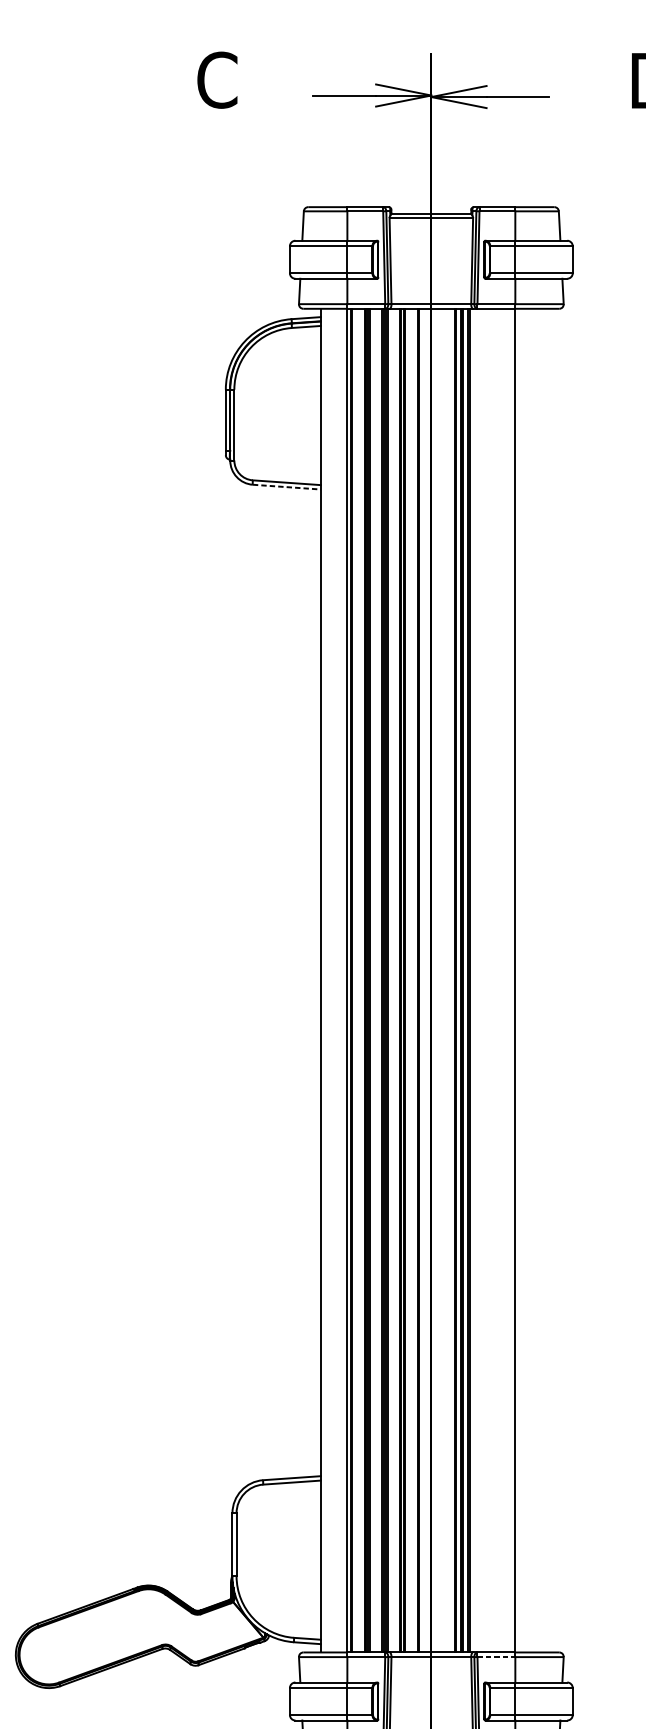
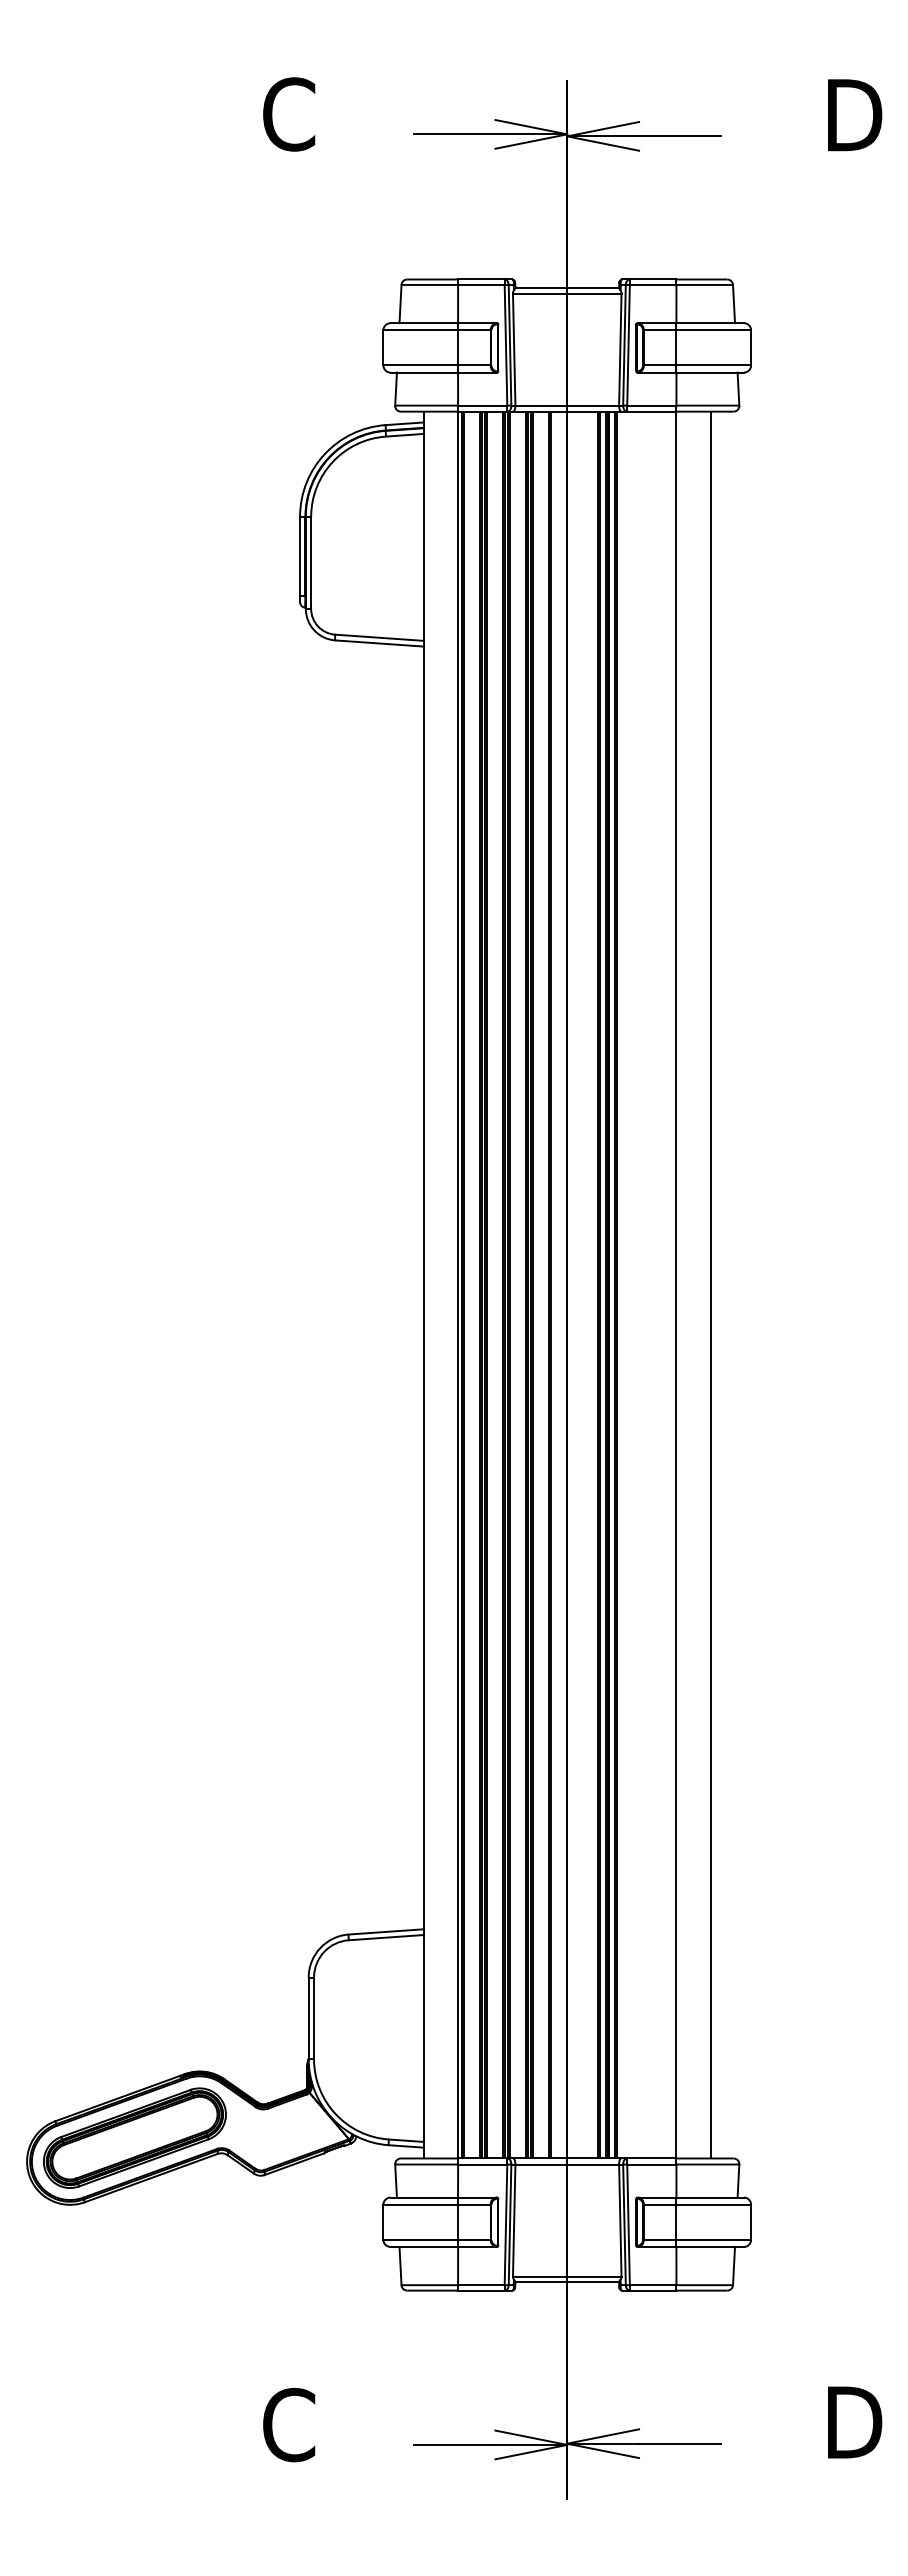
line: (286, 487) -> (379, 643), dashed -> solid
line: (541, 980) -> (710, 1284), added
part: (98, 1636) -> (134, 2137), added
line: (496, 1657) -> (651, 2164), dashed -> solid

